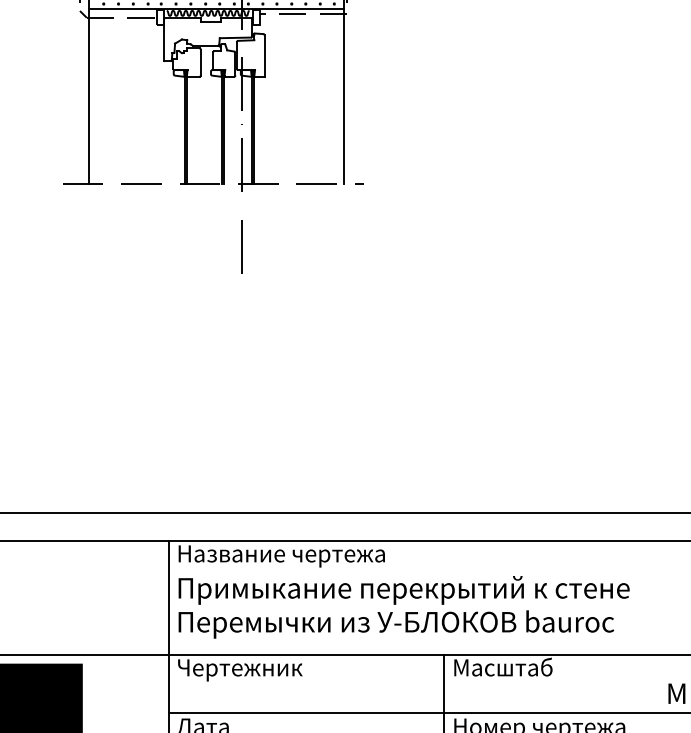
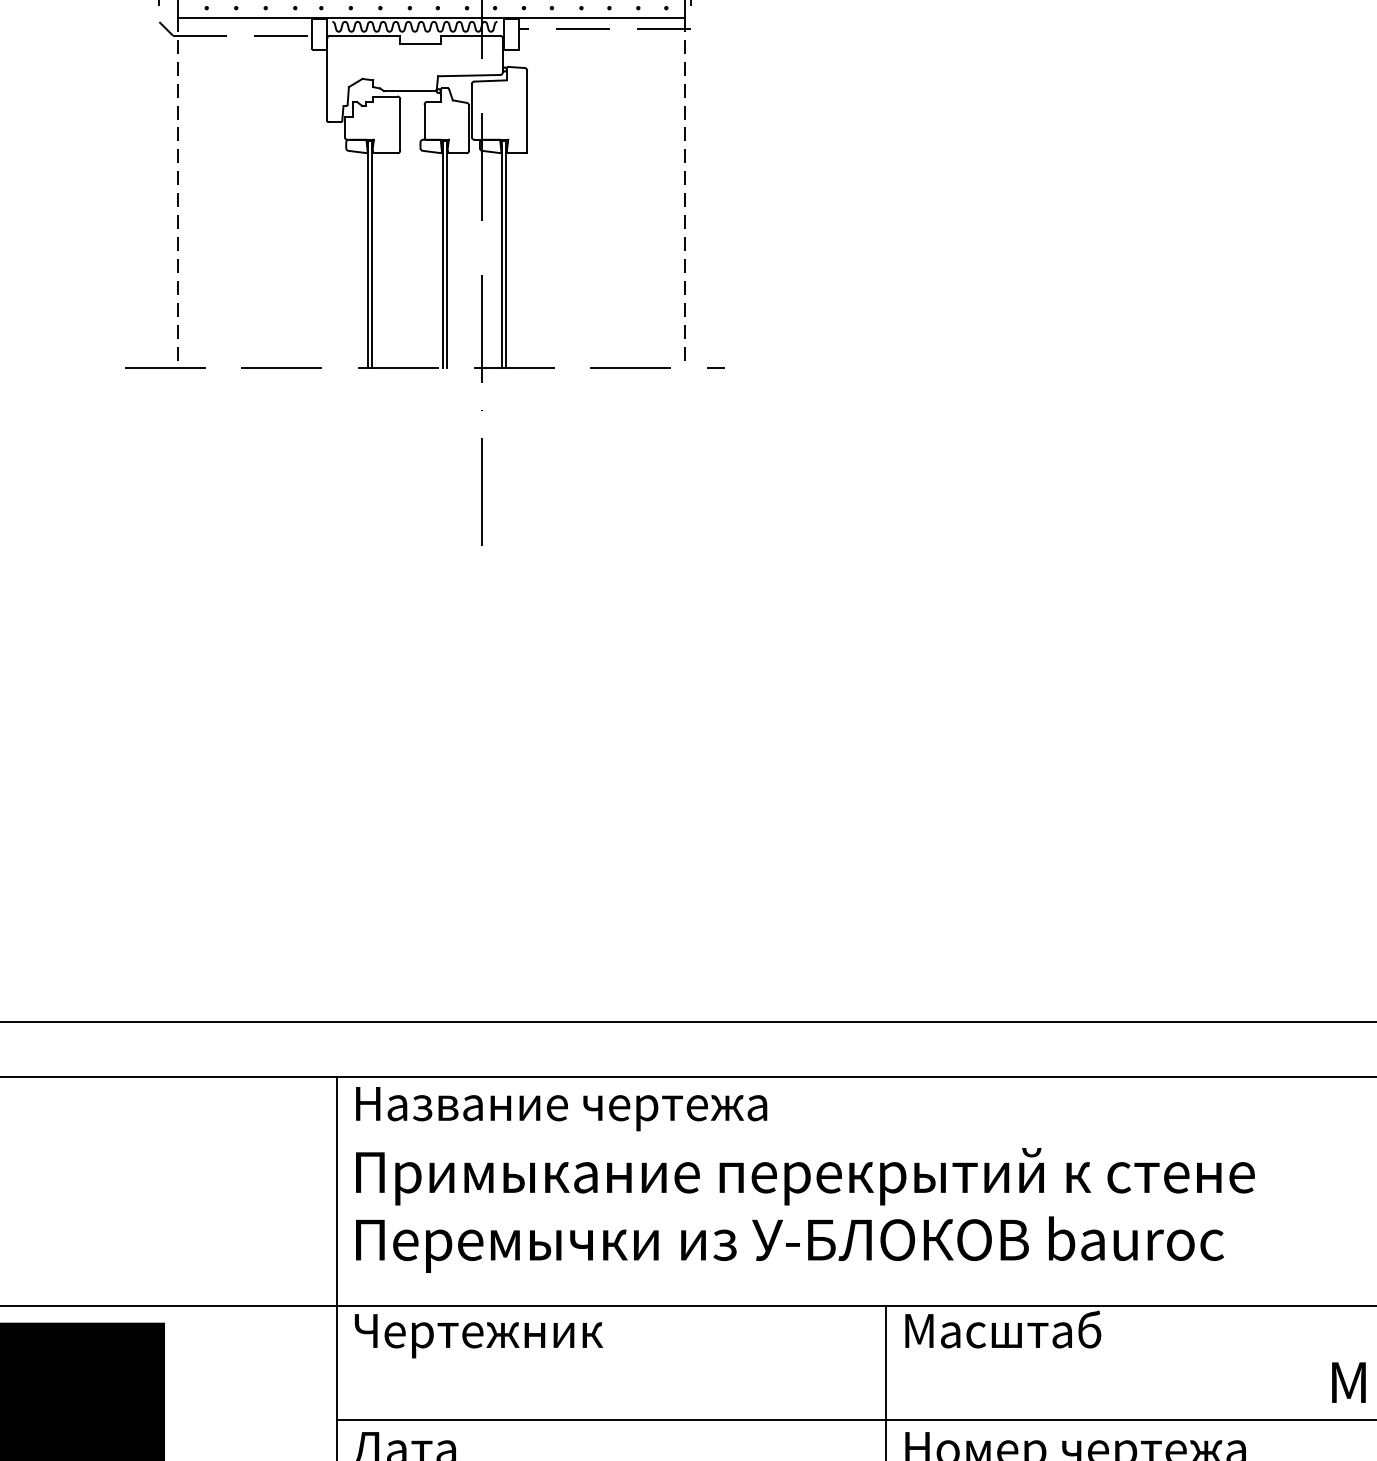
line: (89, 96) -> (178, 192), solid -> dashed
line: (343, 96) -> (684, 192), solid -> dashed

